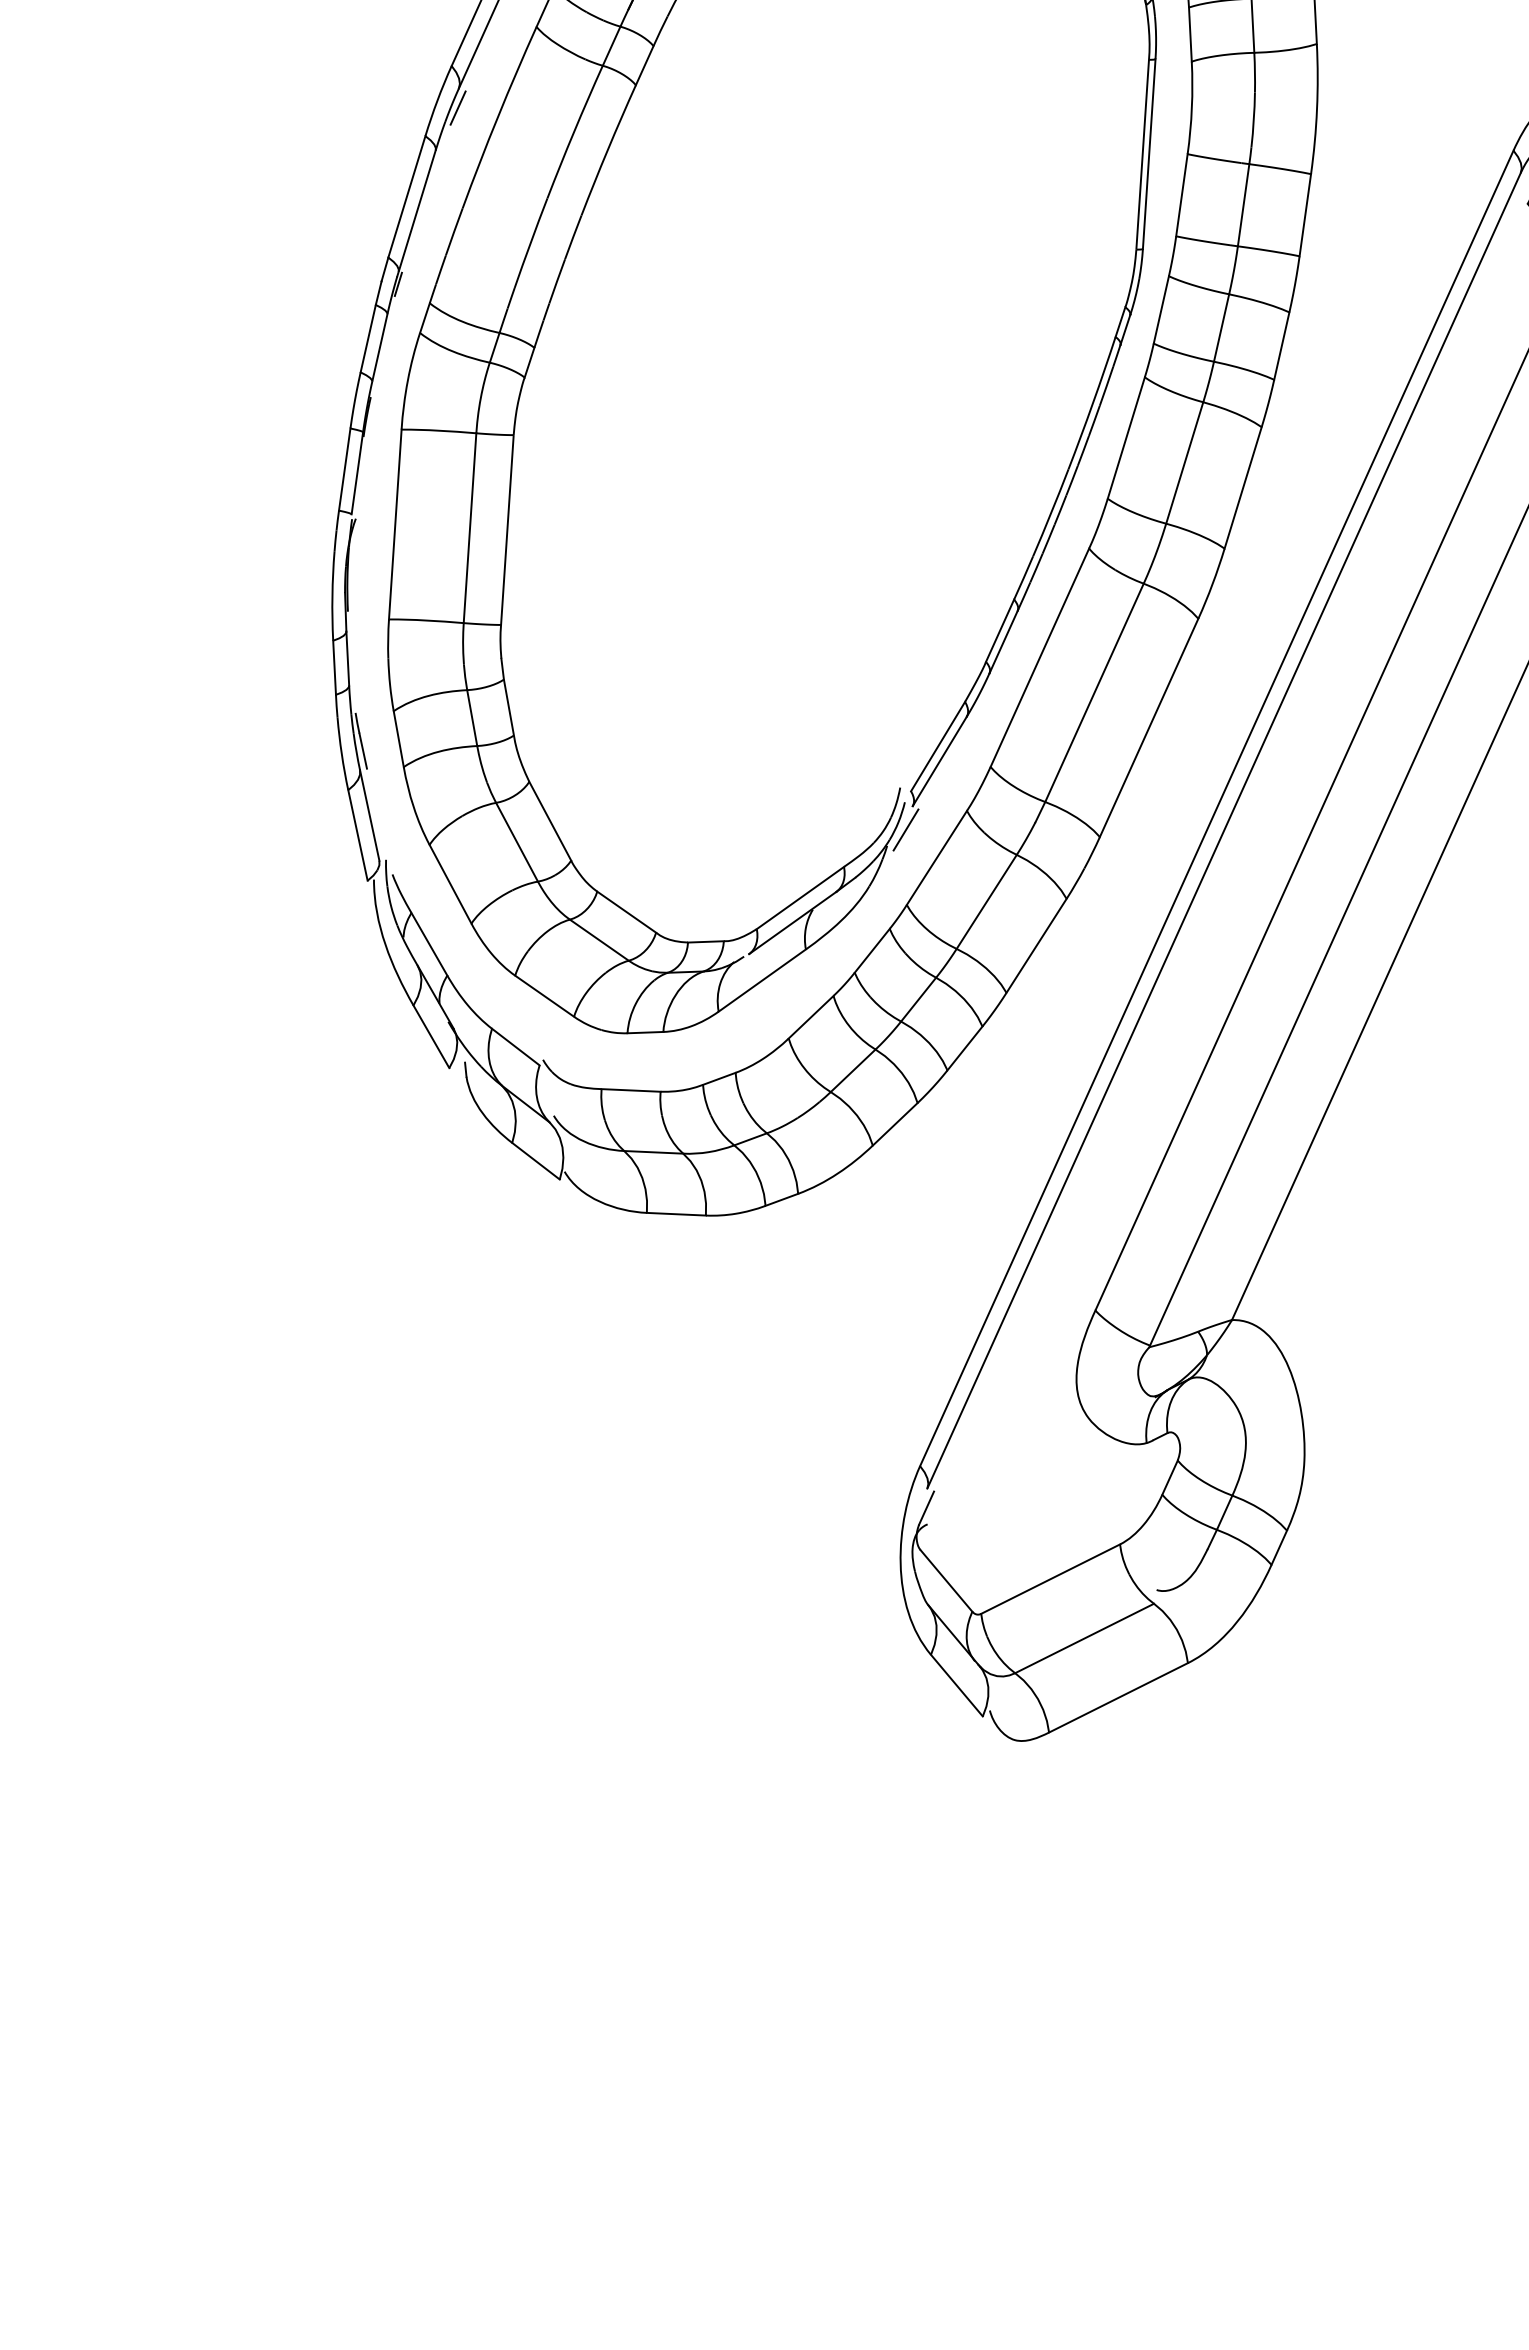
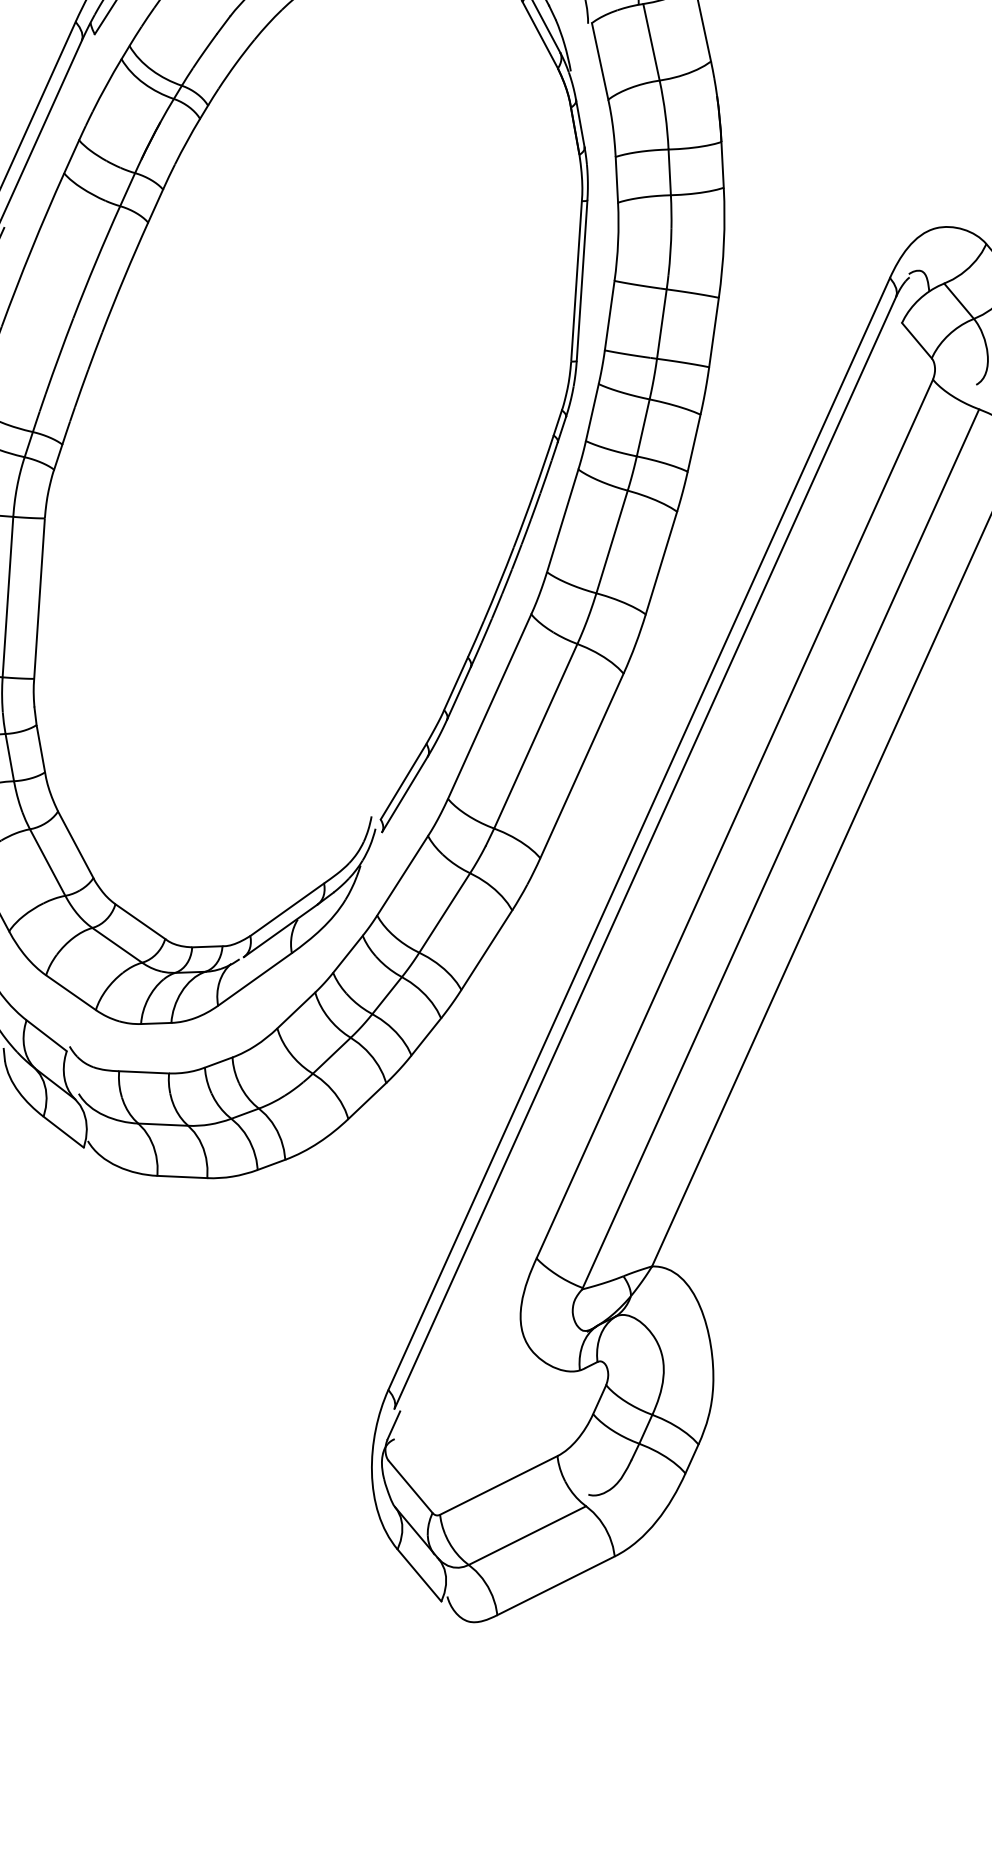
line: (905, 829) -> (376, 851), removed

